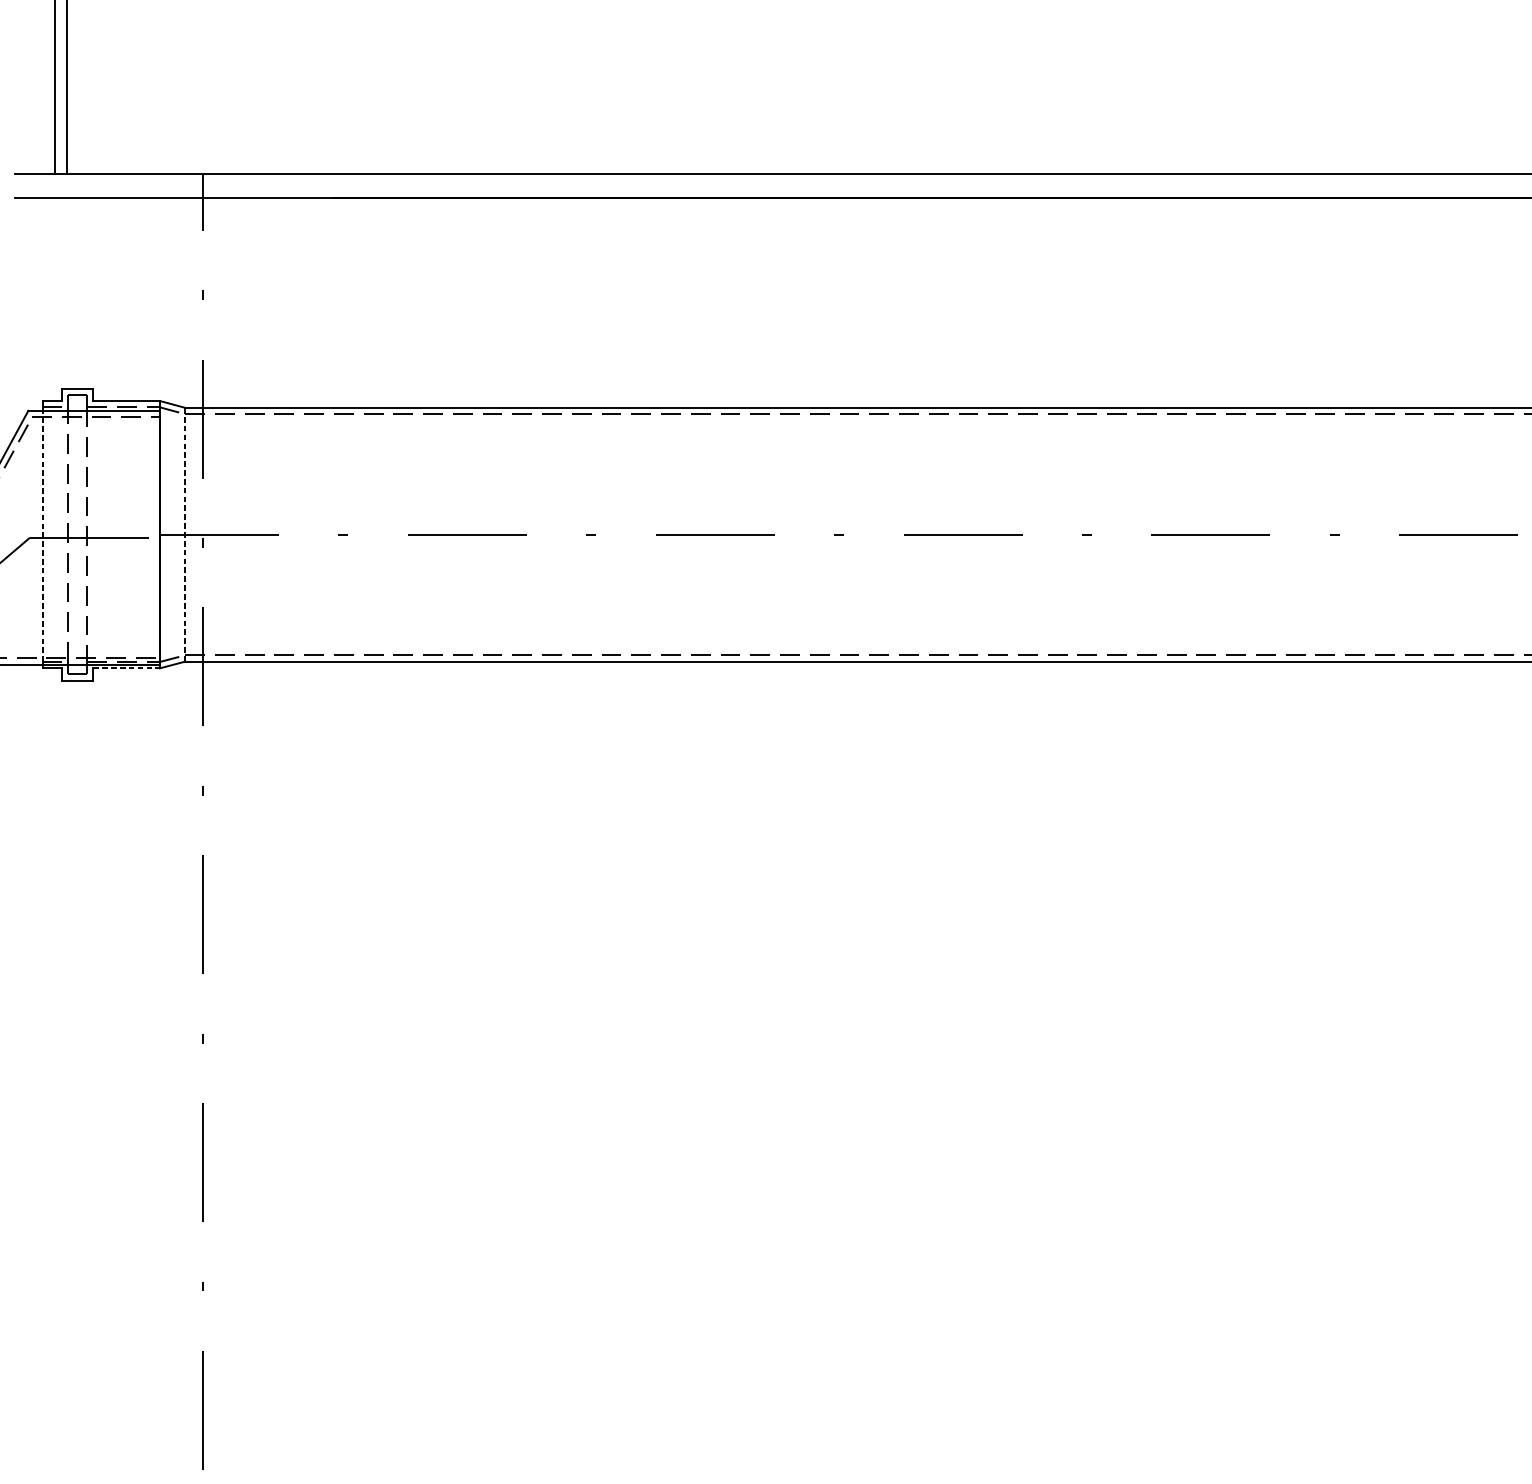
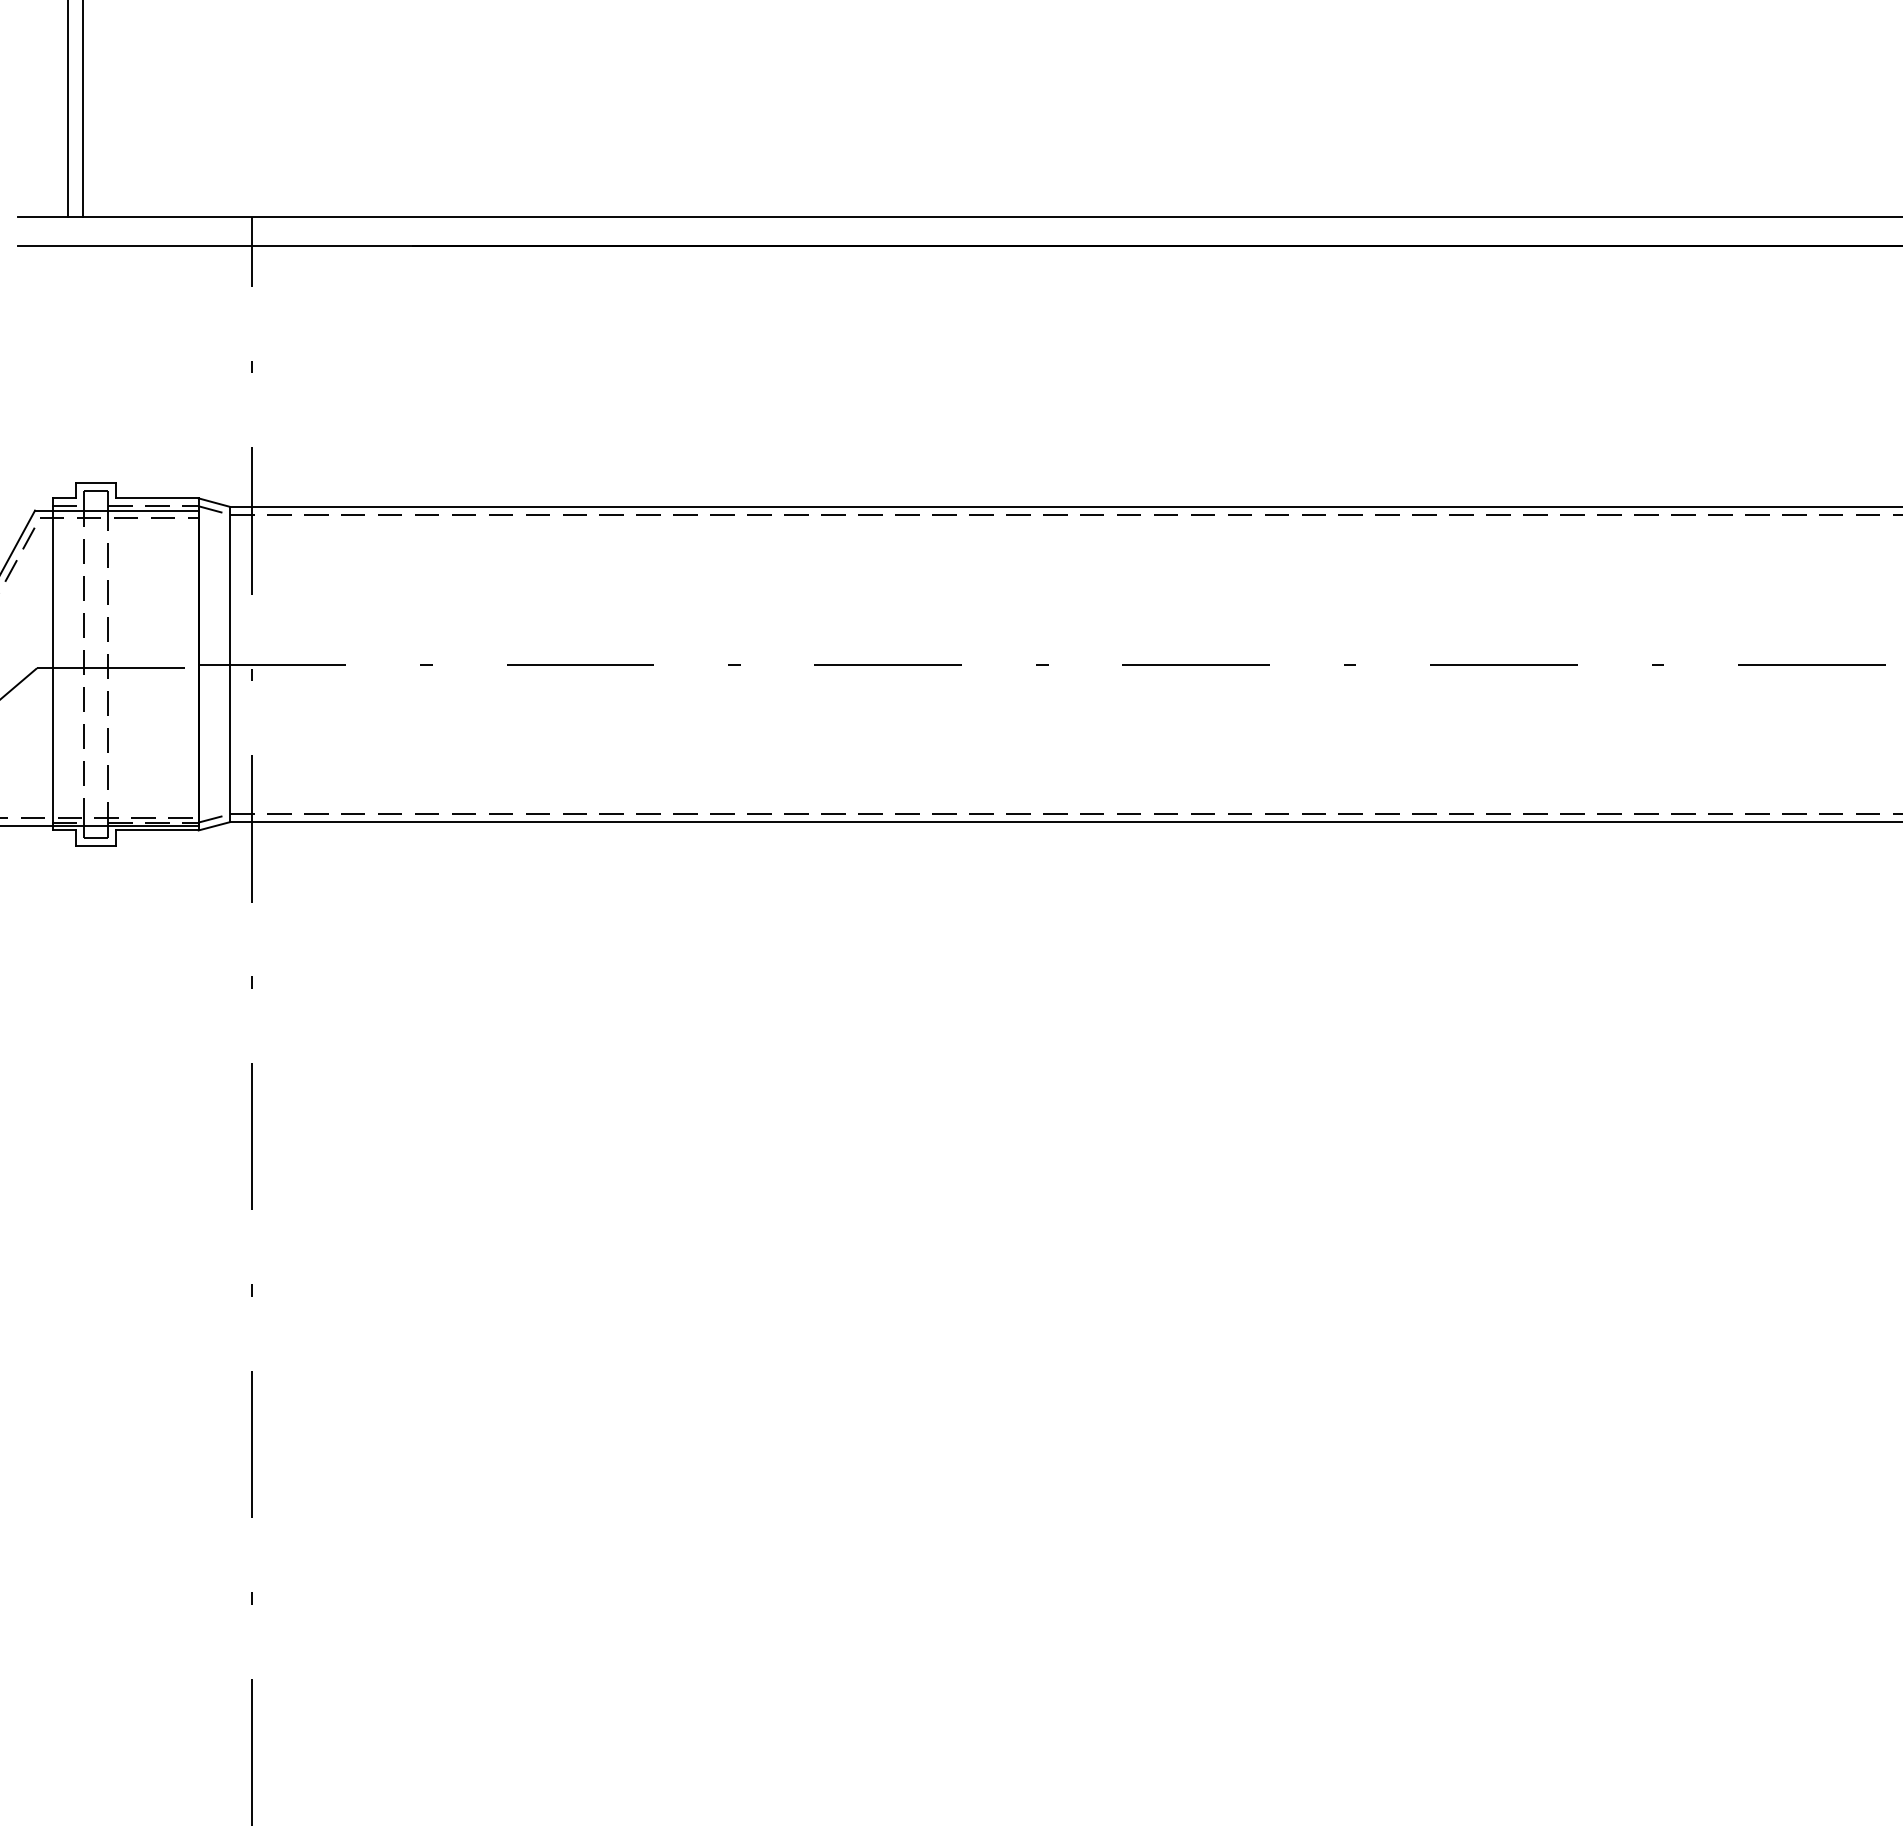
line: (42, 533) -> (52, 663), dashed -> solid
line: (184, 534) -> (229, 664), dashed -> solid
line: (126, 668) -> (157, 830), dashed -> solid

